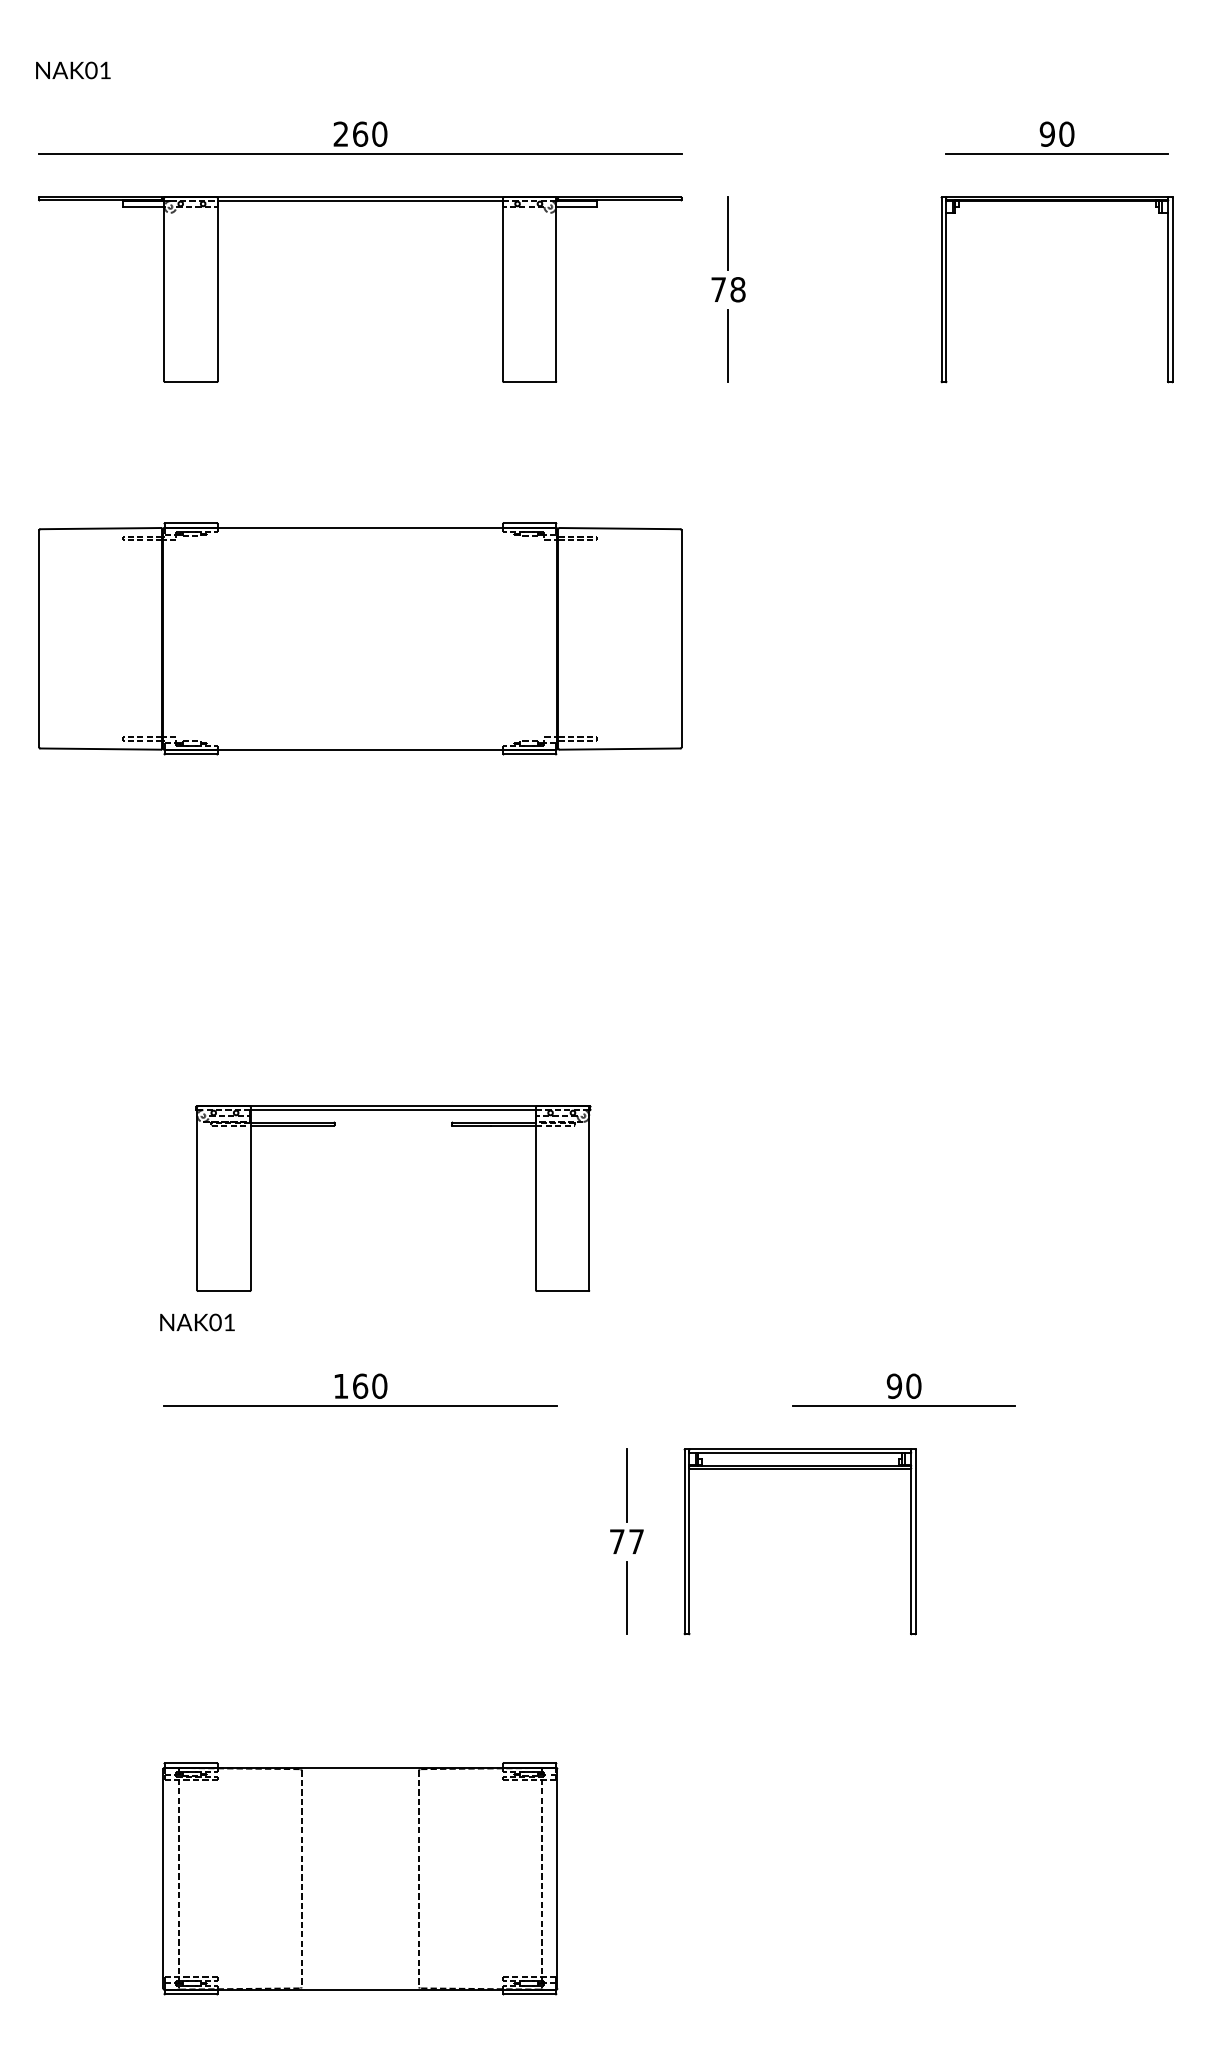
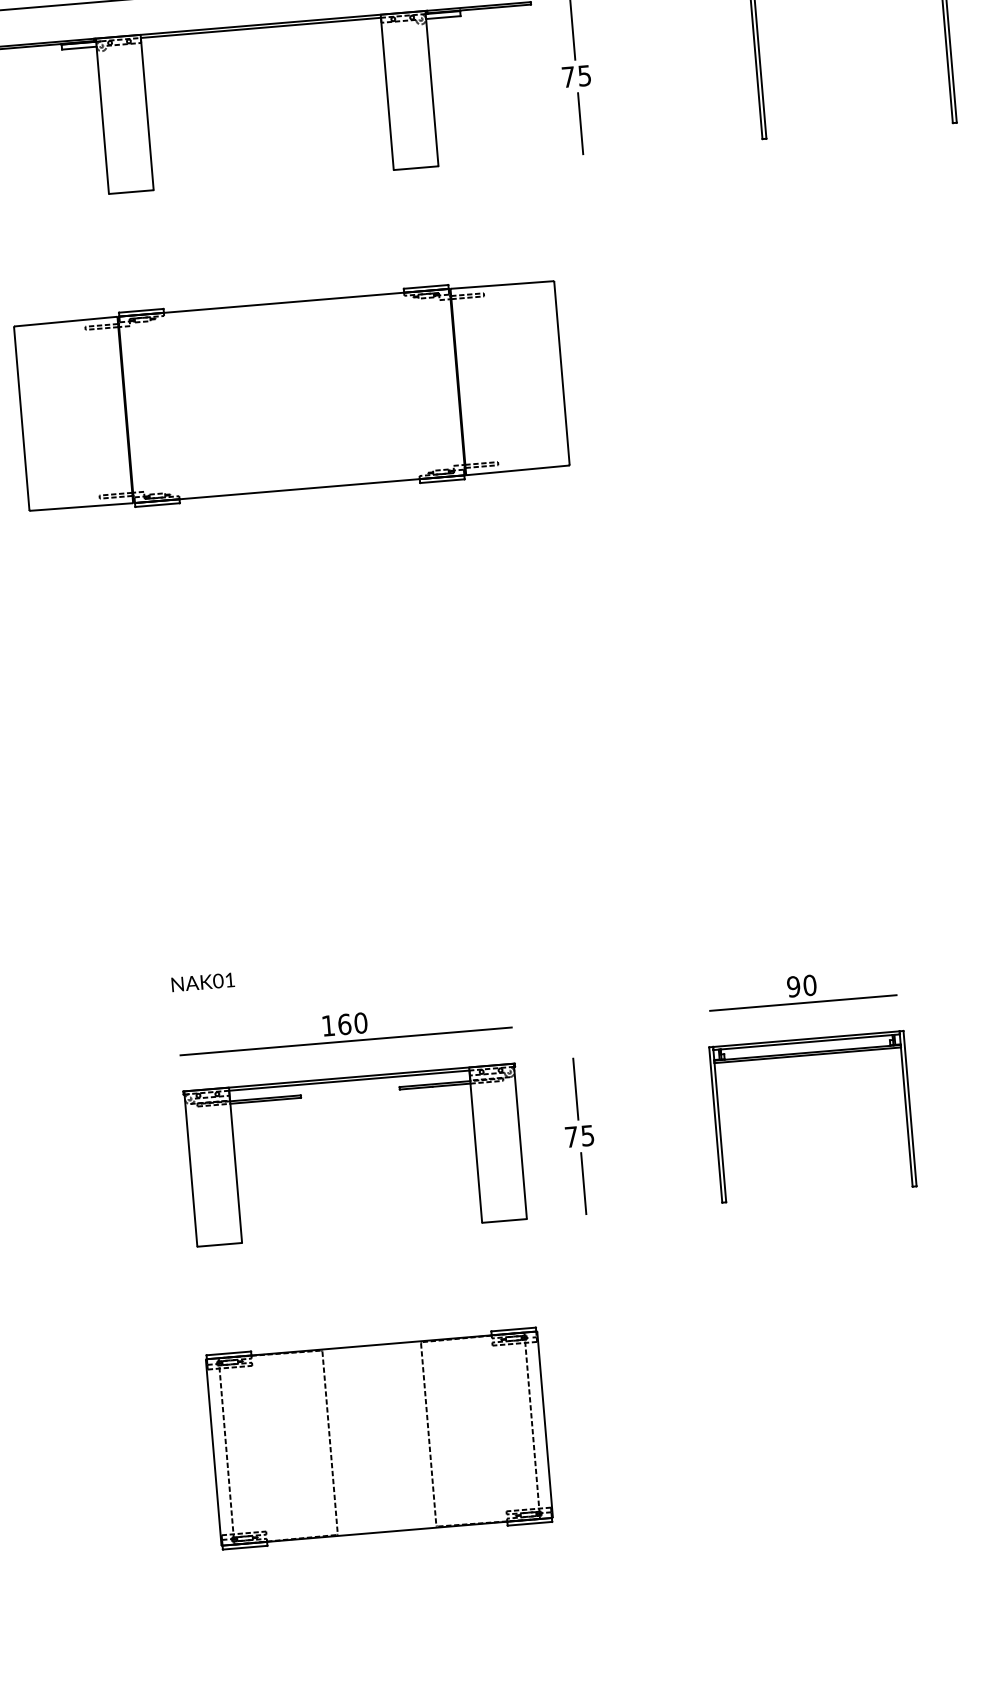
text: (737, 289) -> (584, 75), 78 -> 75
part: (393, 1110) -> (349, 1080), moved
part: (799, 1469) -> (807, 1056), moved
text: (636, 1541) -> (587, 1135), 77 -> 75

